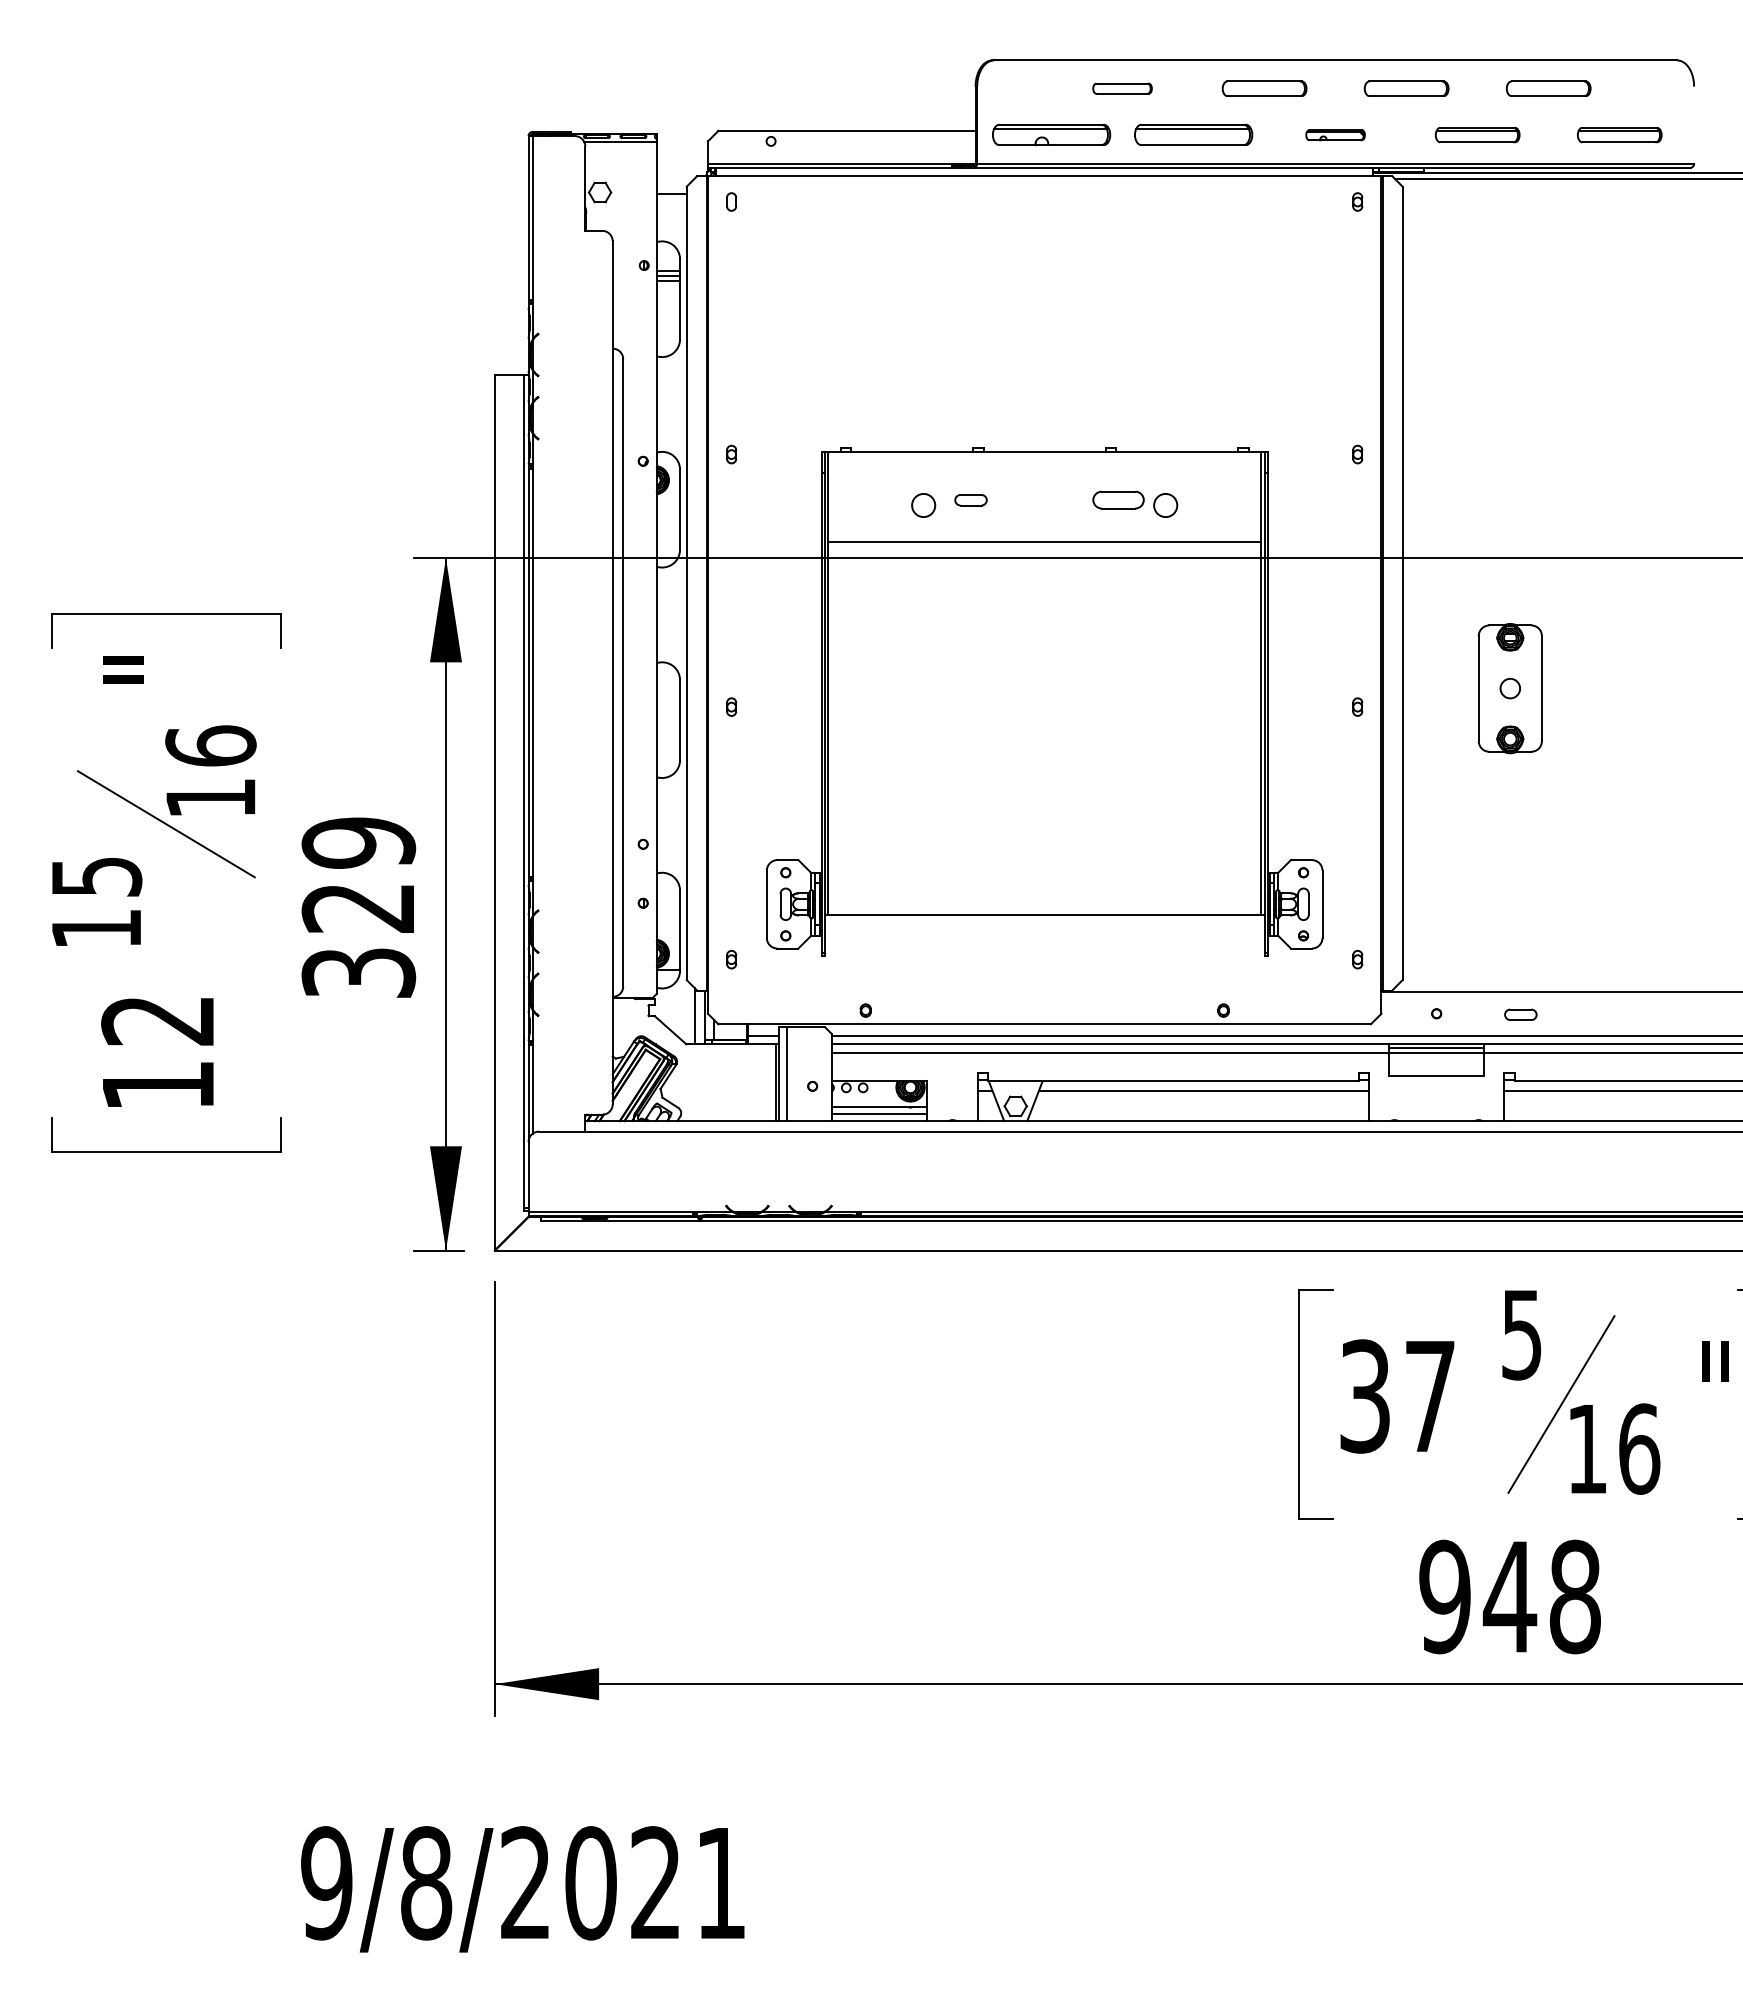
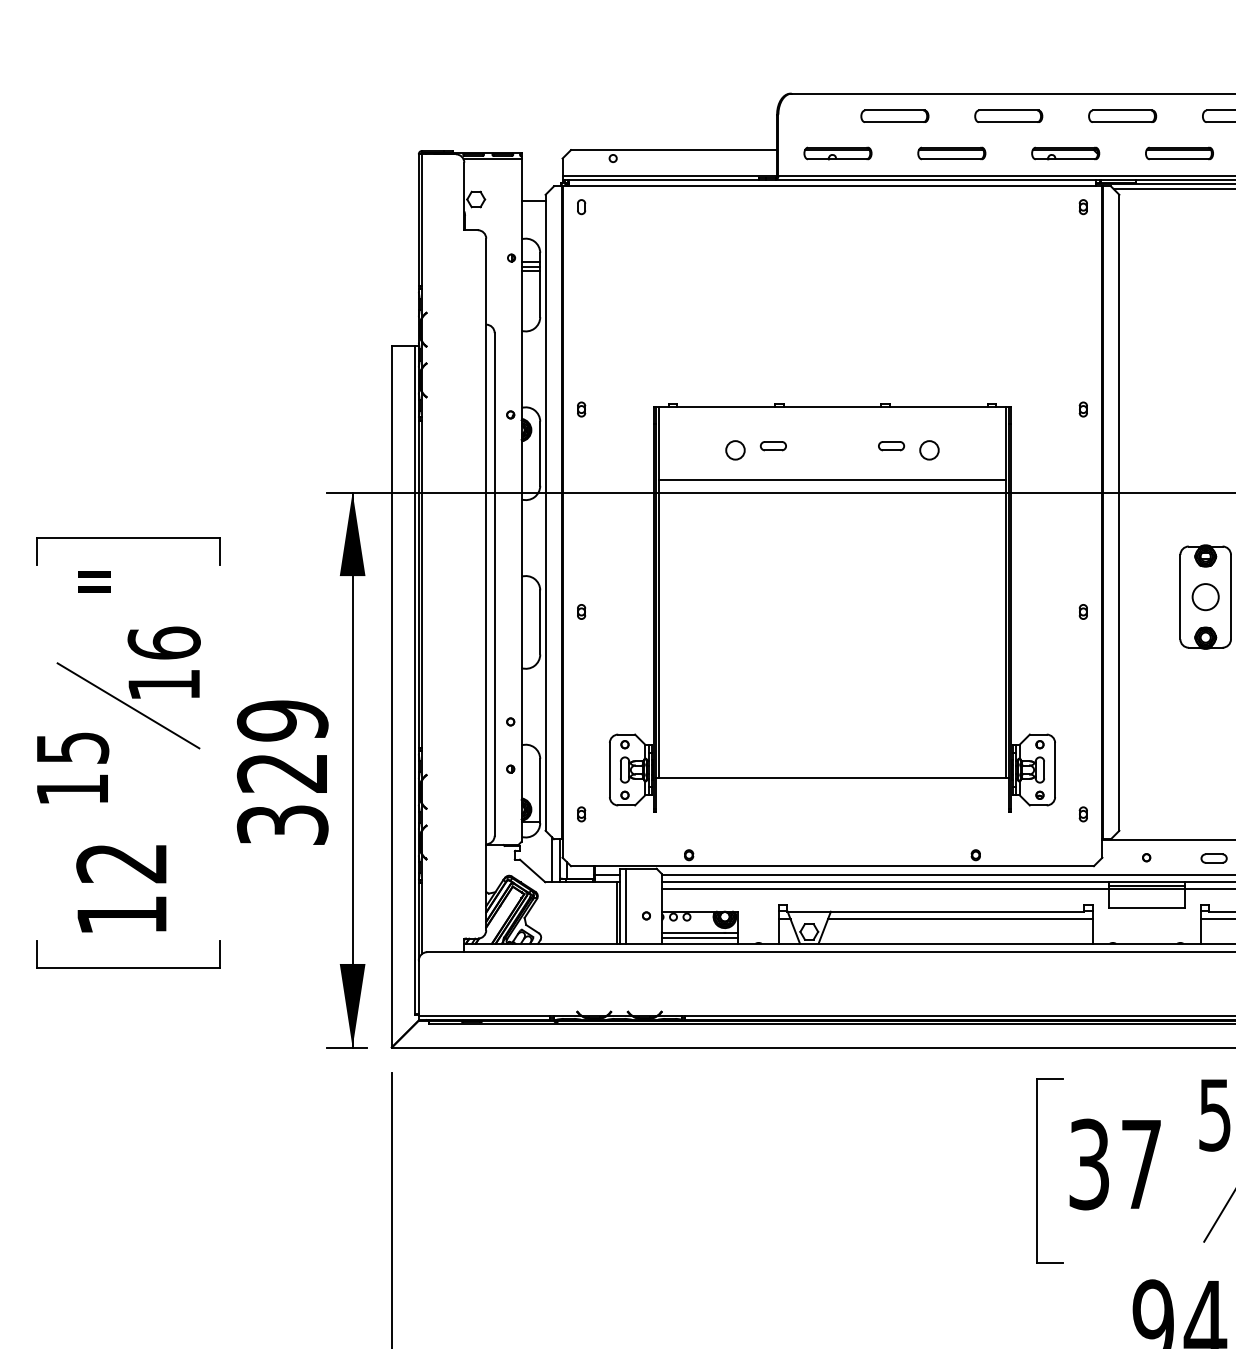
part: (1122, 88) -> (894, 116), size x1.43
part: (1051, 135) -> (837, 153), size x0.71
part: (1193, 135) -> (951, 153), size x0.71
part: (1335, 135) -> (1065, 153), size x1.43
part: (1117, 500) -> (890, 446), size x0.62
circle: (1510, 688) -> (1205, 597), size x1.67

